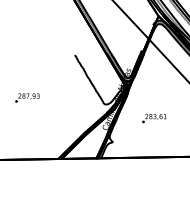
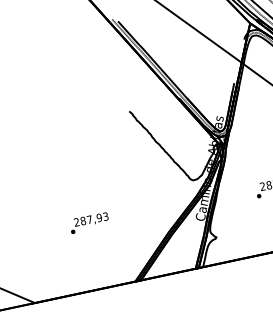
text: (27, 97) -> (89, 222), moved

